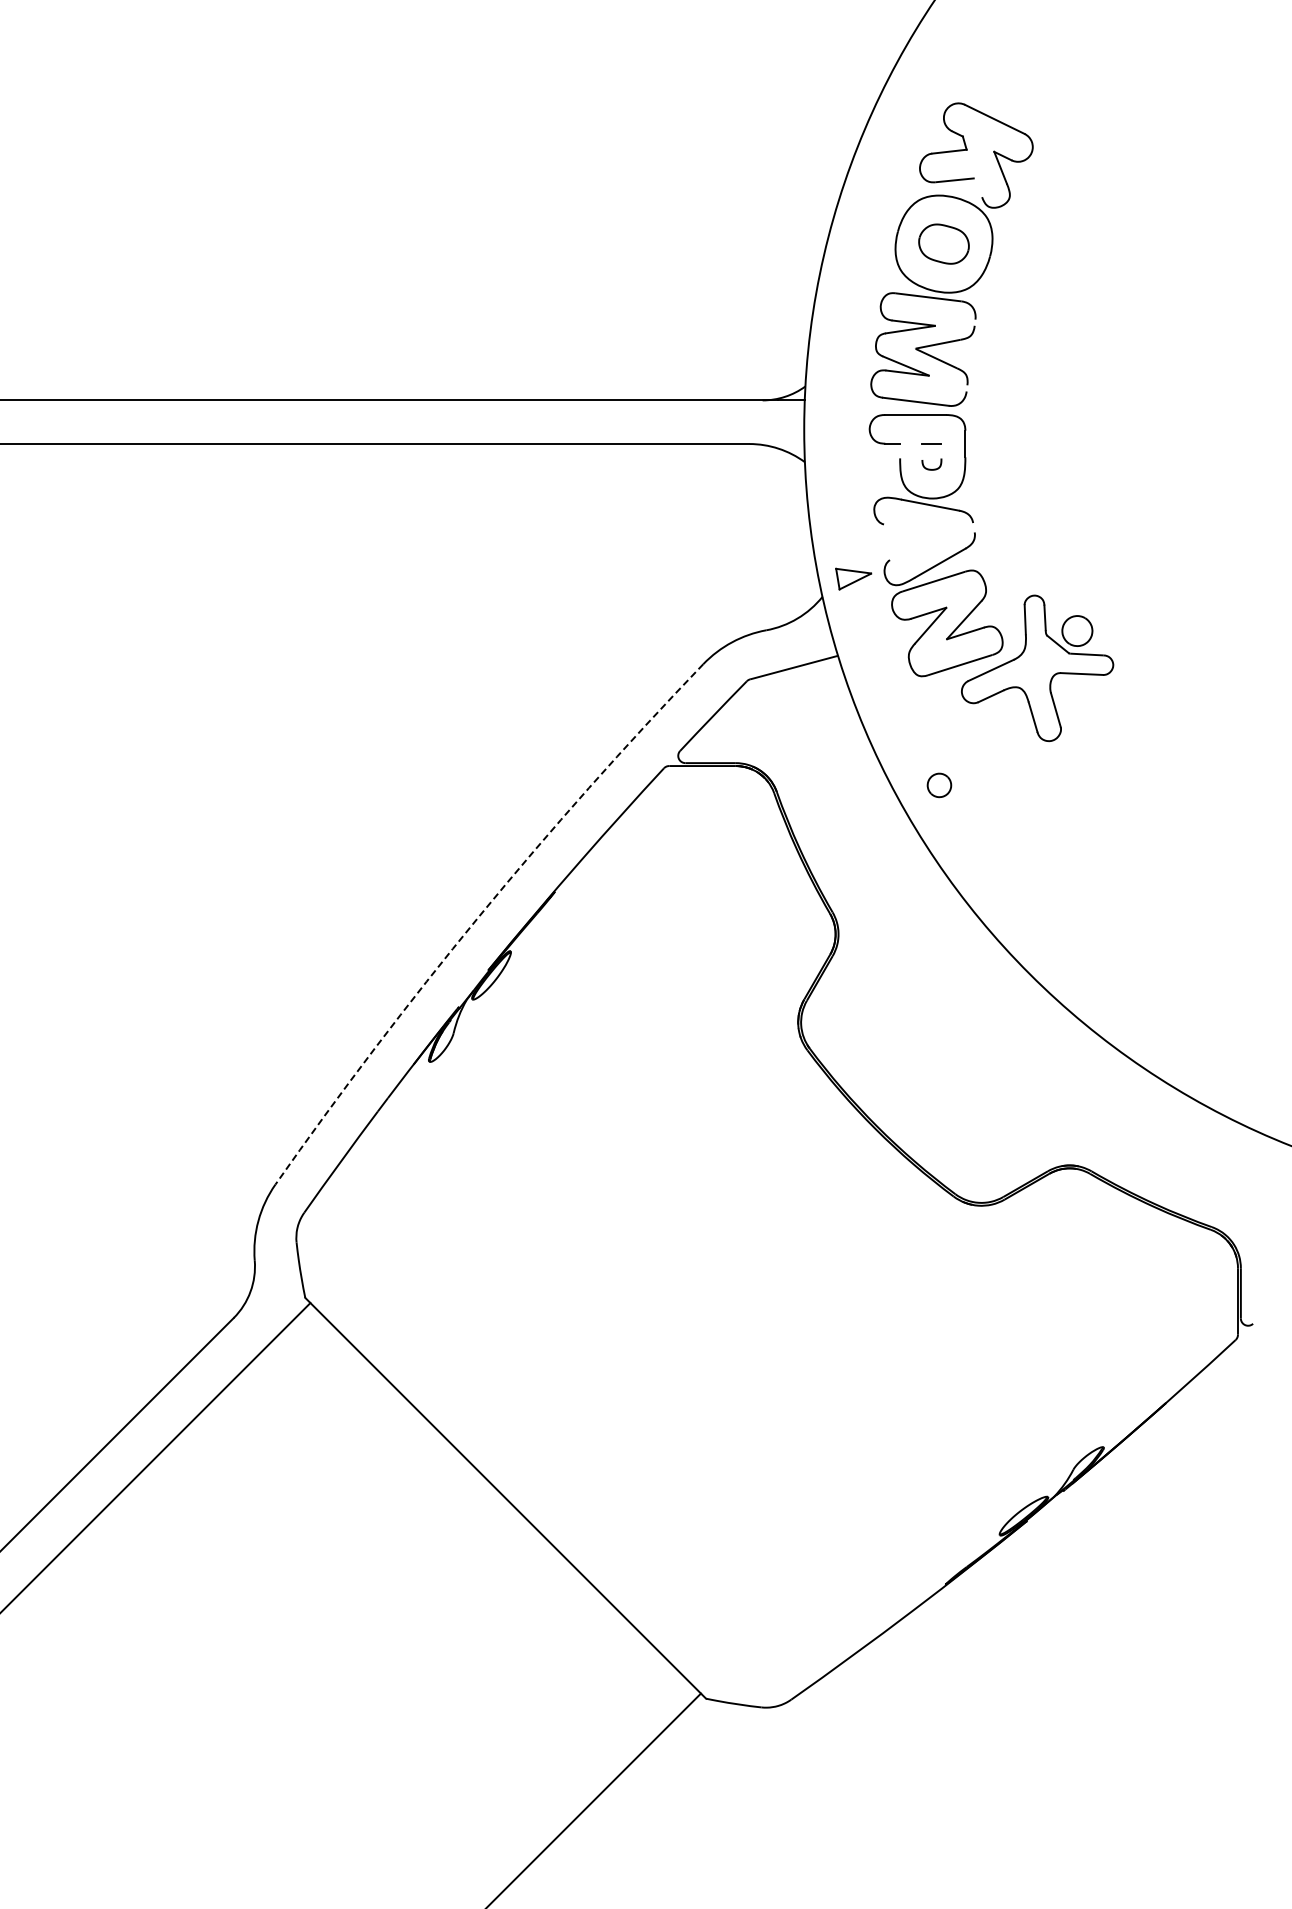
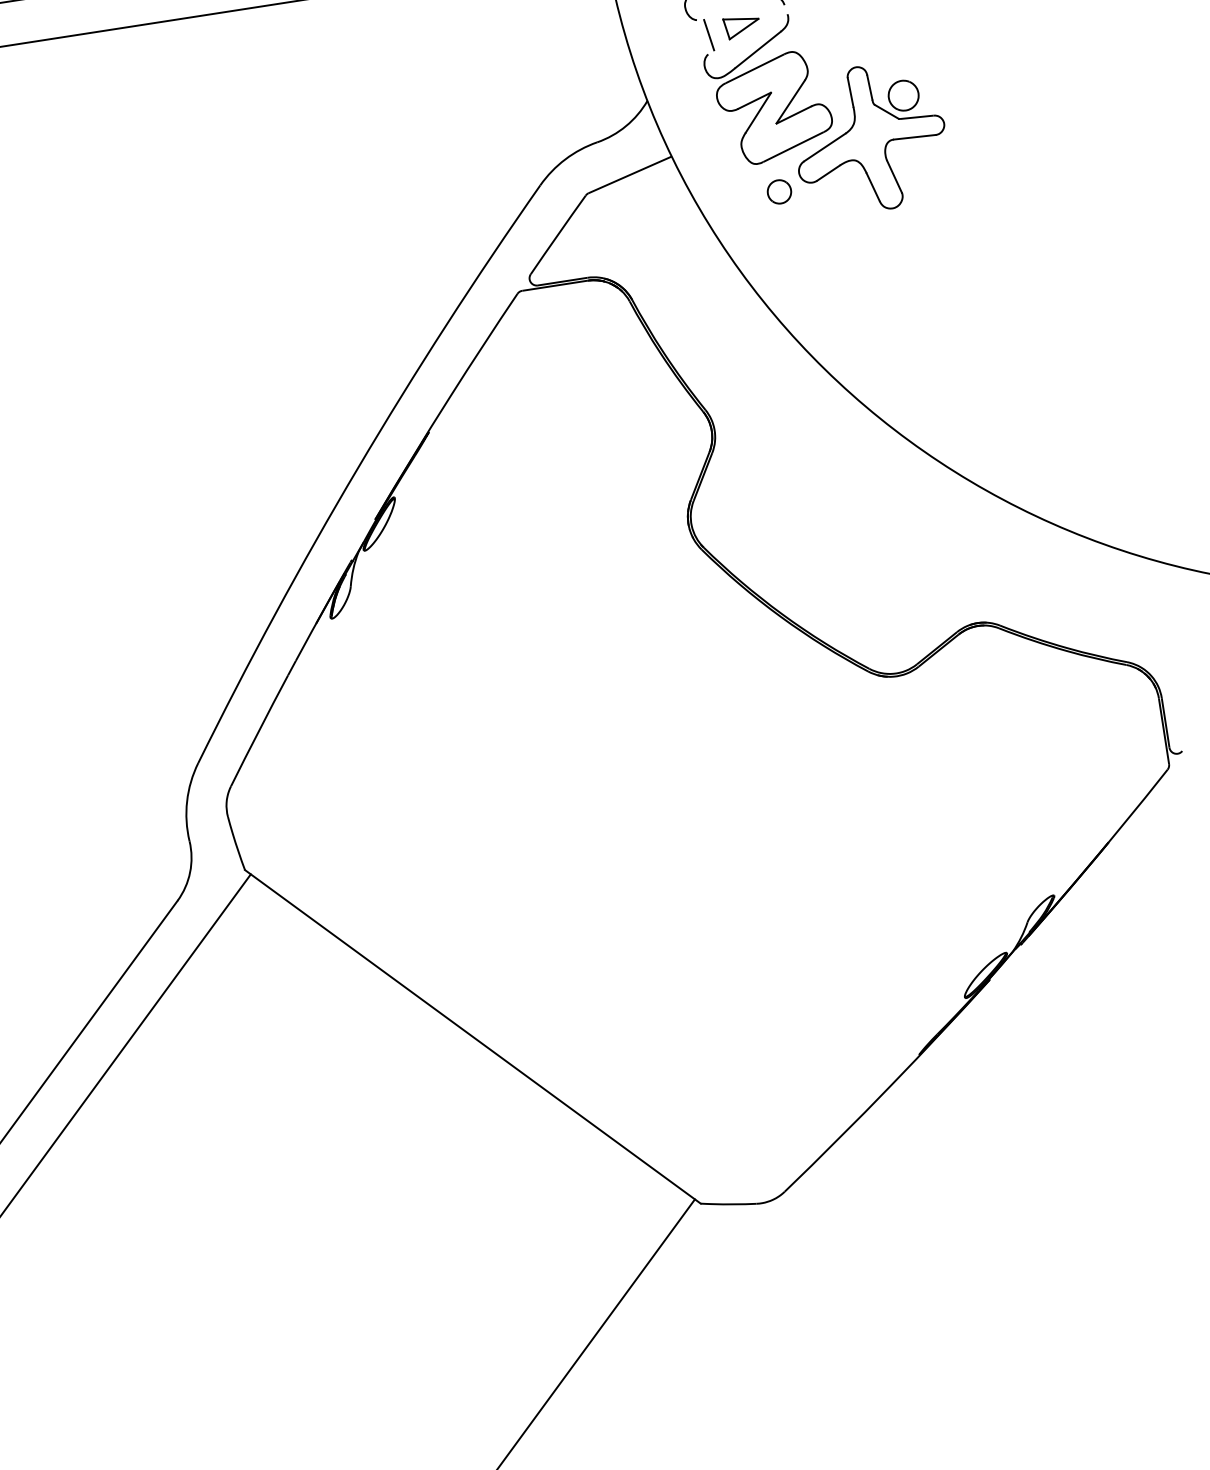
line: (893, 540) -> (708, 34), added
part: (853, 578) -> (741, 26), moved
part: (939, 785) -> (779, 191), moved
arc: (479, 916) -> (358, 467), dashed -> solid

